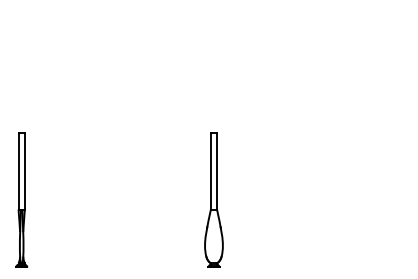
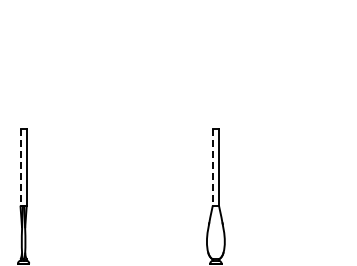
line: (18, 172) -> (20, 168), solid -> dashed
line: (210, 172) -> (212, 168), solid -> dashed

